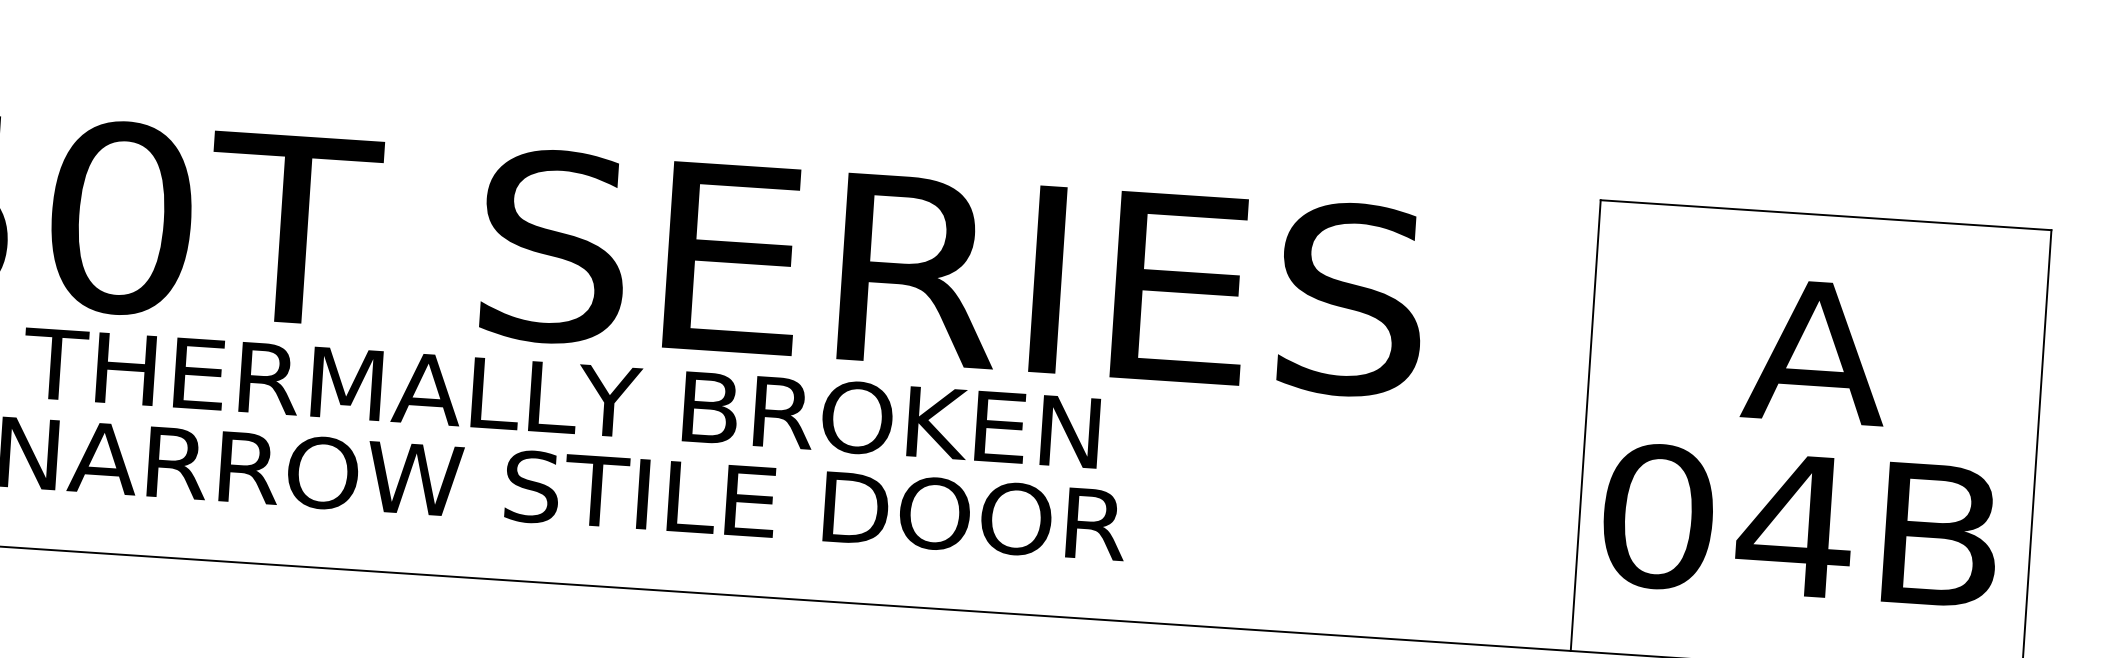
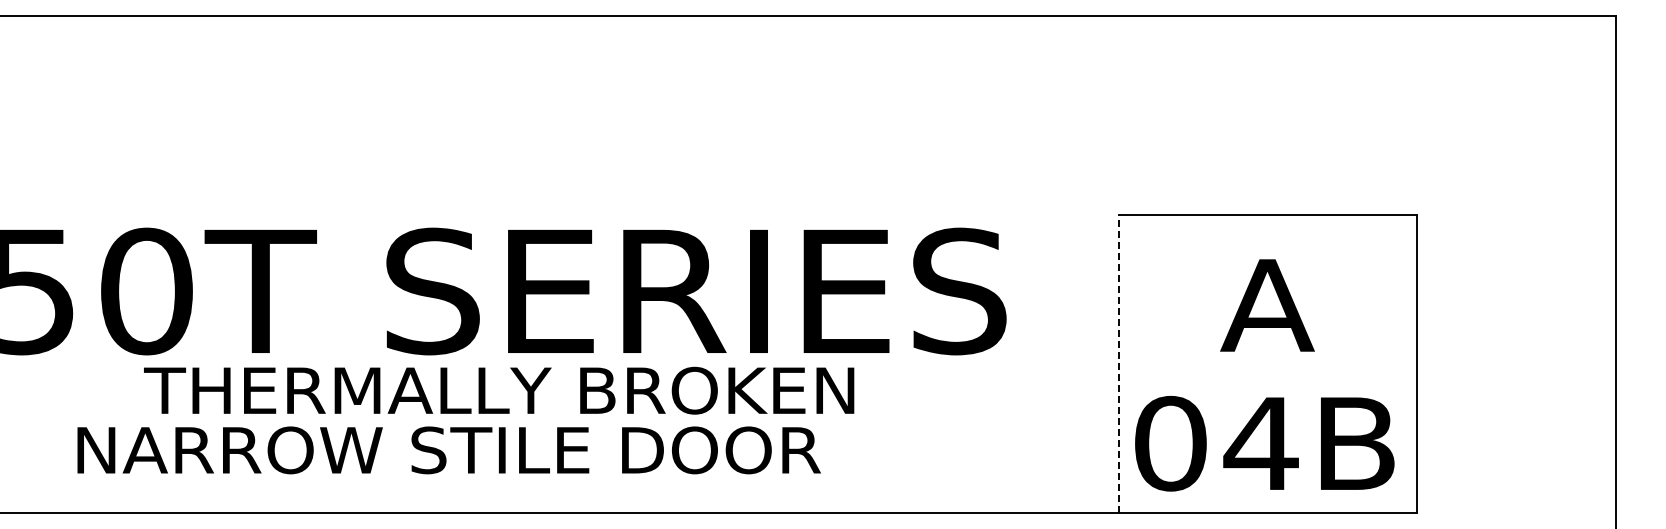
text: (561, 397) -> (499, 390), moved
line: (1586, 426) -> (1119, 364), solid -> dashed
text: (1799, 525) -> (1264, 443), moved

